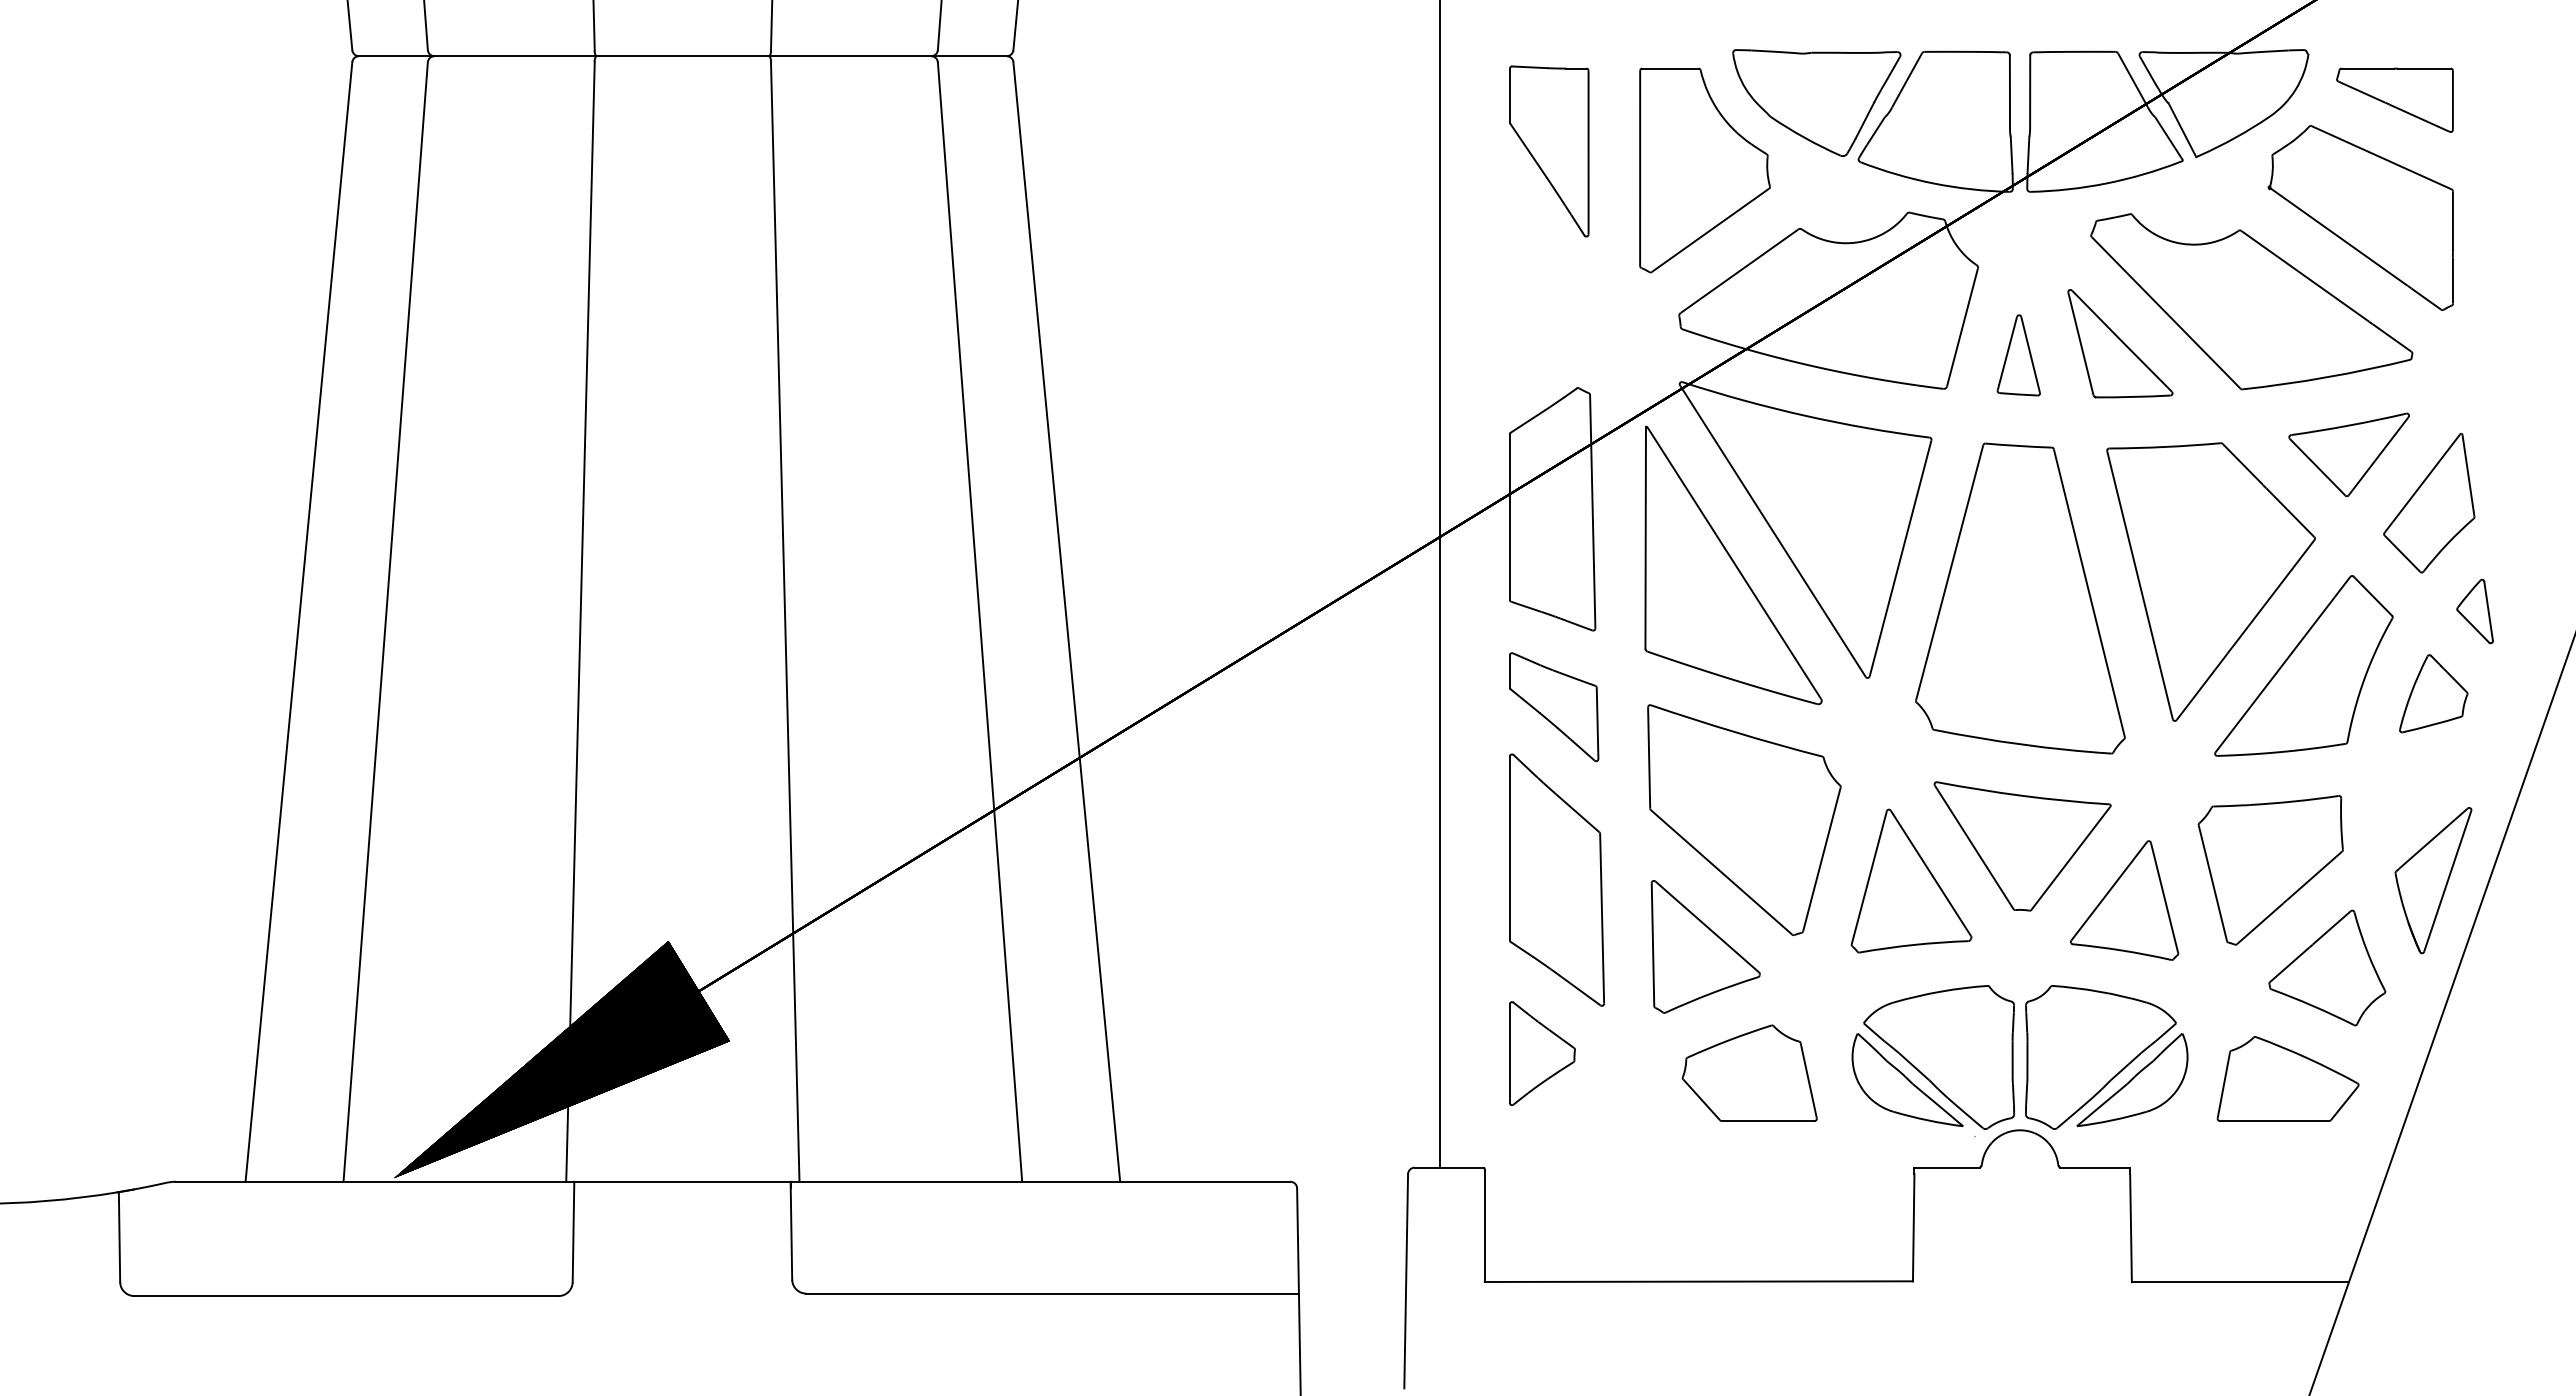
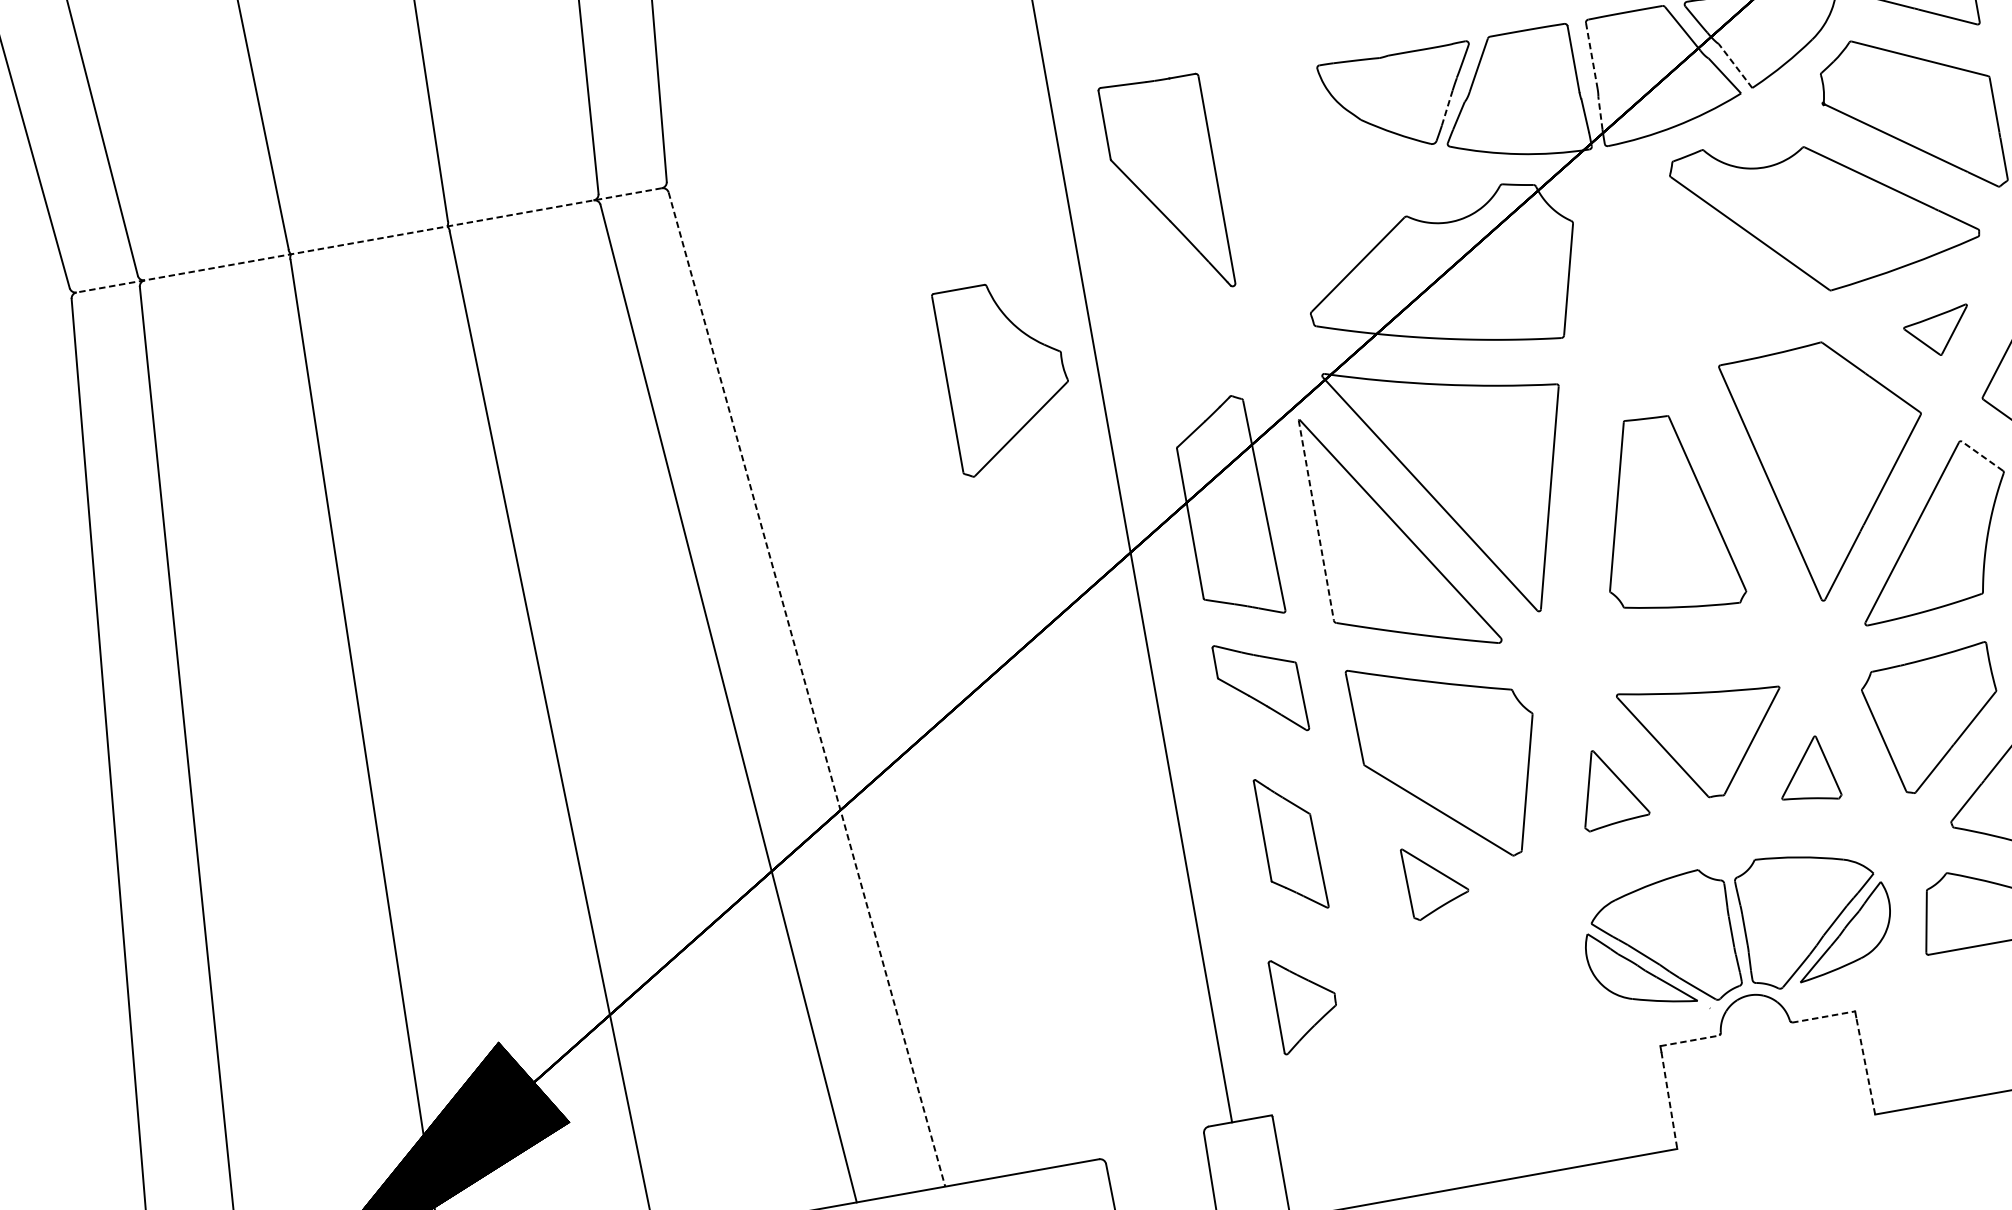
line: (682, 56) -> (368, 240), solid -> dashed
line: (2030, 92) -> (1592, 56), solid -> dashed
line: (1865, 120) -> (1447, 108), solid -> dashed
line: (2182, 129) -> (1735, 65), solid -> dashed
part: (1549, 151) -> (1167, 187), size x1.4
line: (2028, 154) -> (1600, 112), solid -> dashed
part: (1704, 170) -> (1006, 375), moved
part: (2120, 343) -> (1713, 268), removed
part: (2018, 355) -> (1623, 295), removed
part: (2348, 454) -> (1937, 332), size x0.6
line: (1645, 537) -> (1316, 520), solid -> dashed
line: (2372, 595) -> (1982, 455), solid -> dashed
part: (2020, 598) -> (1664, 514), size x0.7
line: (1066, 622) -> (806, 690), solid -> dashed
part: (1556, 879) -> (1290, 843), size x0.6
part: (1911, 880) -> (1611, 787), size x0.6
part: (2124, 900) -> (1807, 771), size x0.6
part: (1705, 946) -> (1436, 879), size x0.6
part: (1749, 1072) -> (1496, 986), removed
line: (1947, 1167) -> (1690, 1040), solid -> dashed
line: (2095, 1167) -> (1823, 1016), solid -> dashed
line: (1913, 1227) -> (1669, 1100), solid -> dashed
line: (2131, 1227) -> (1866, 1065), solid -> dashed

